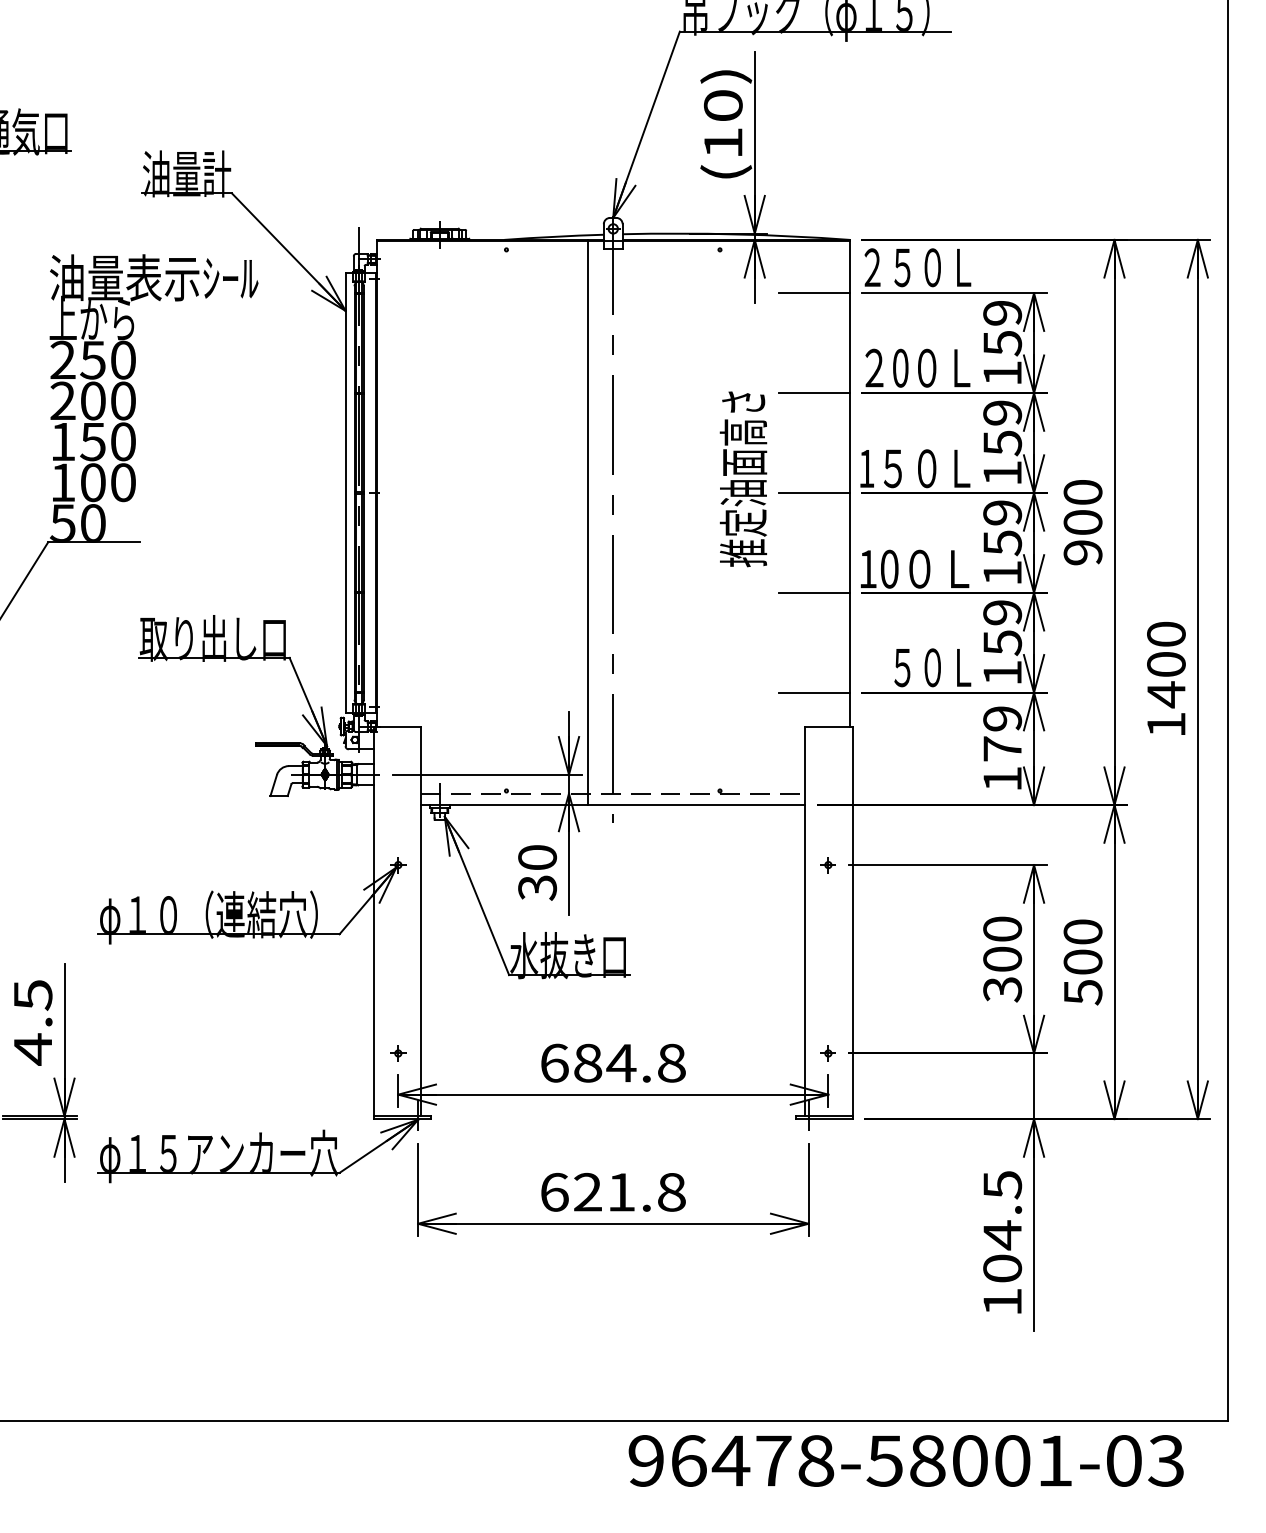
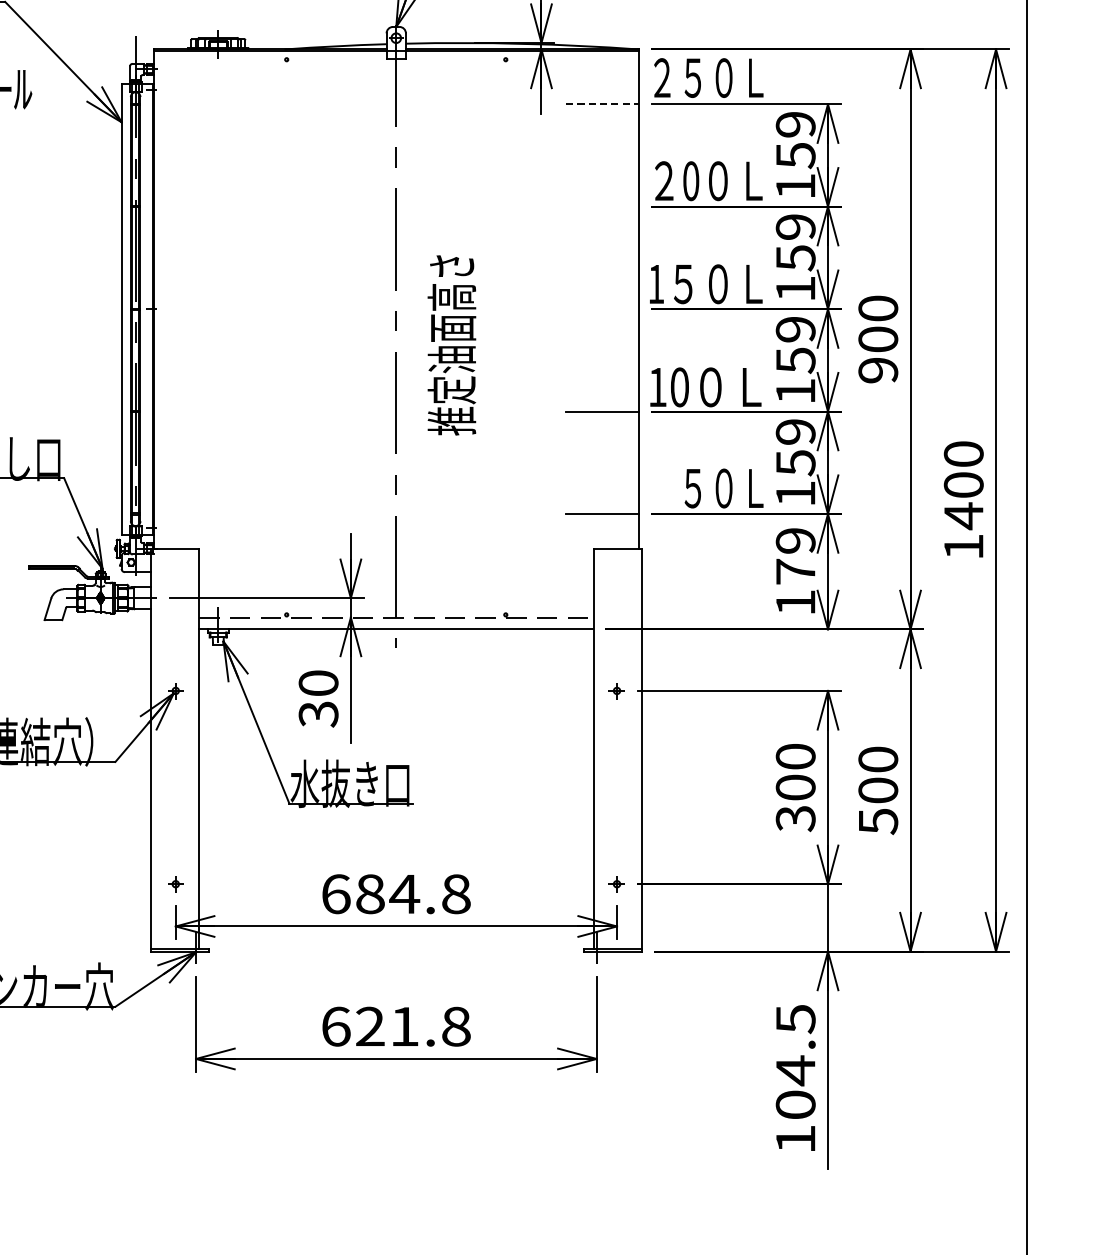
line: (814, 293) -> (602, 104), solid -> dashed
line: (813, 393) -> (601, 207), removed
text: (743, 479) -> (451, 345), moved
line: (813, 492) -> (601, 308), removed
line: (588, 522) -> (370, 339), removed

